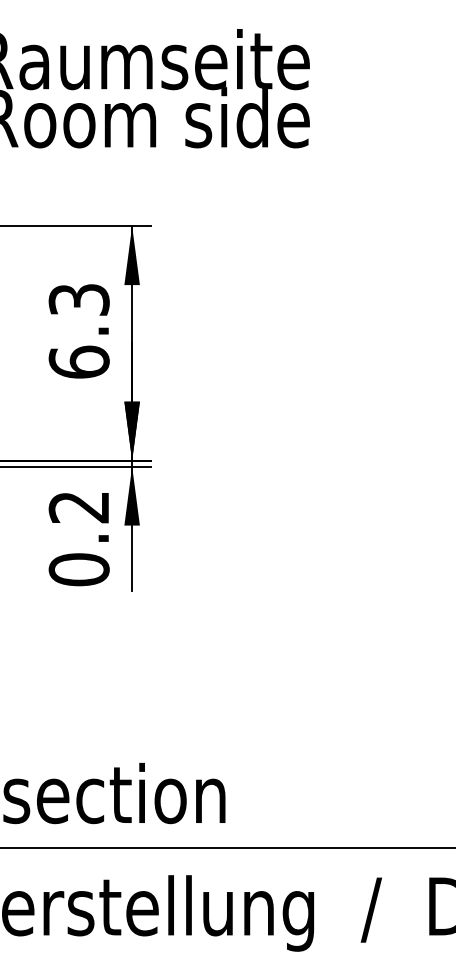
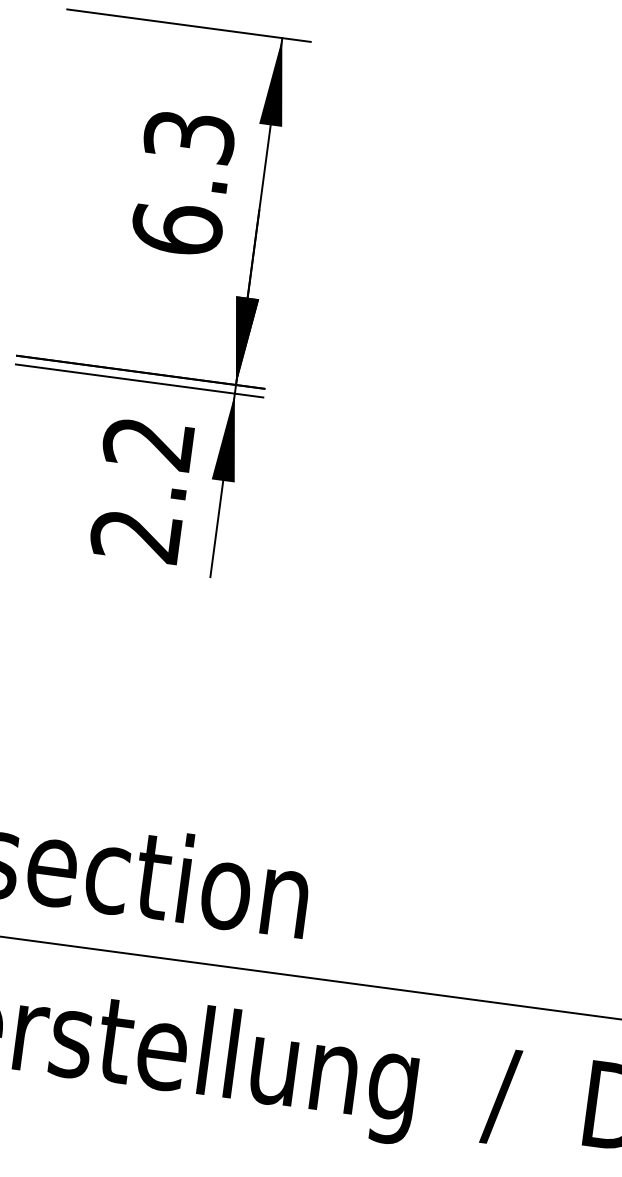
text: (78, 569) -> (135, 535), 0.2 -> 2.2

